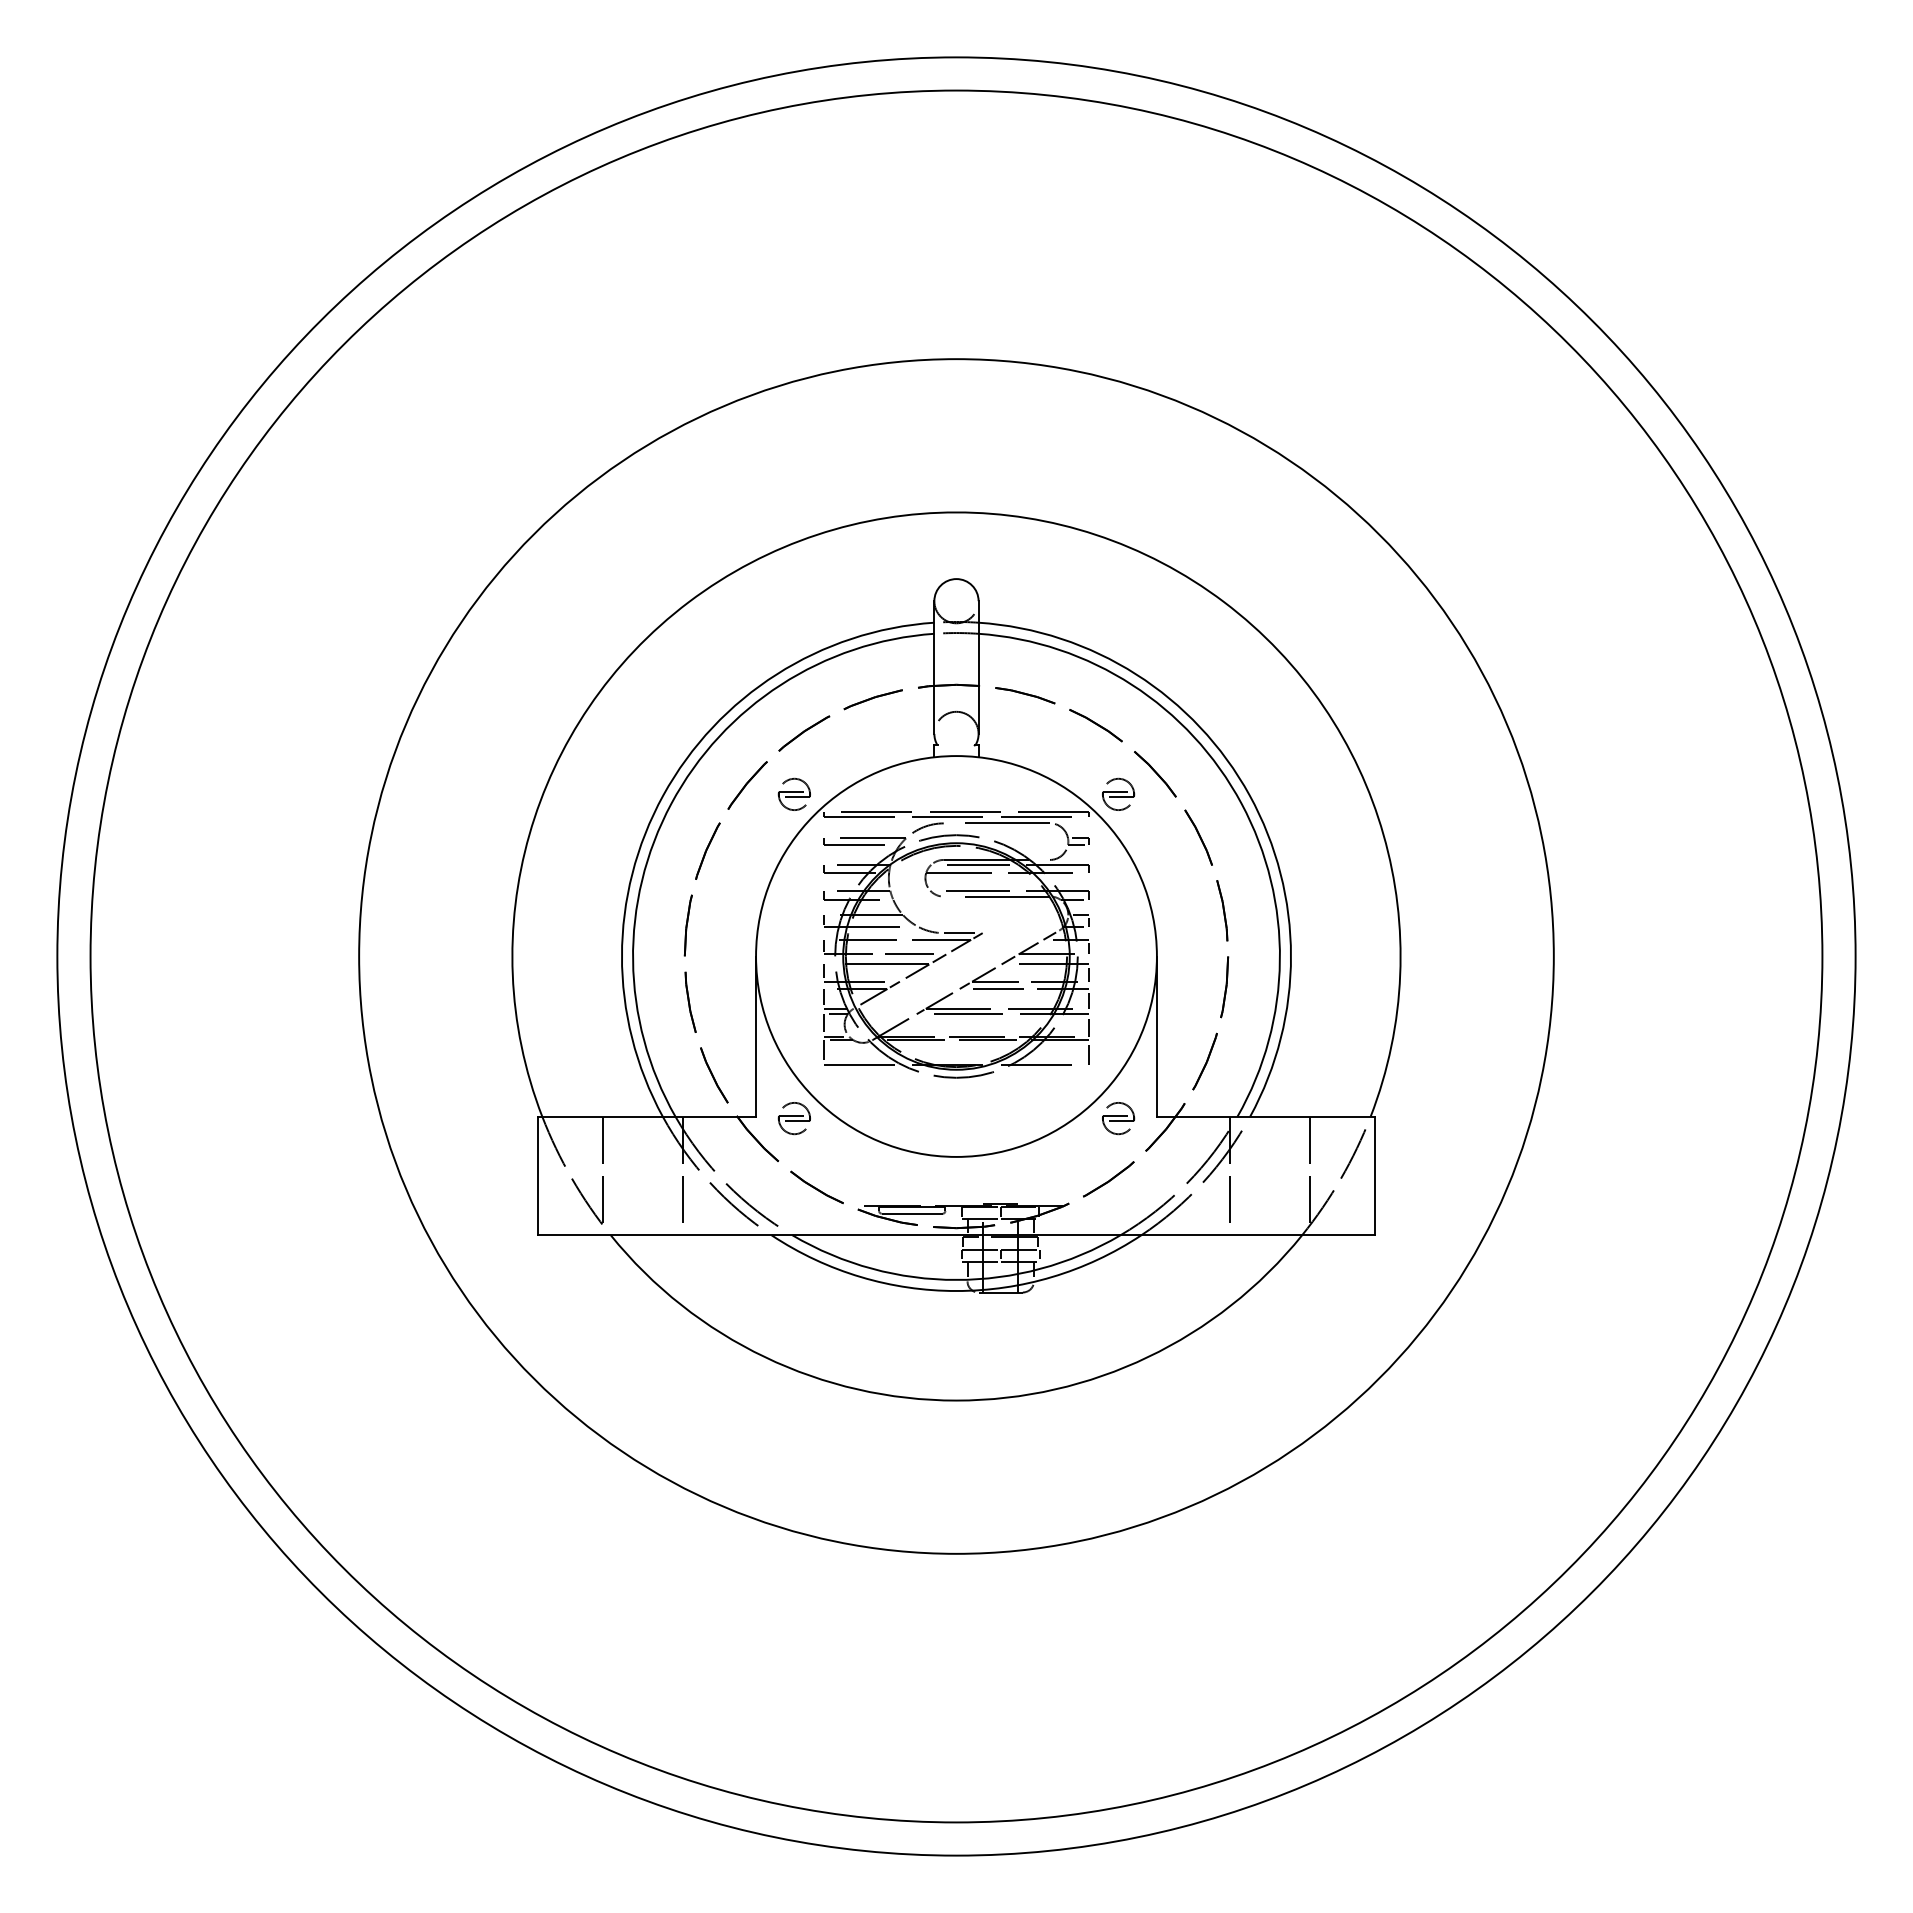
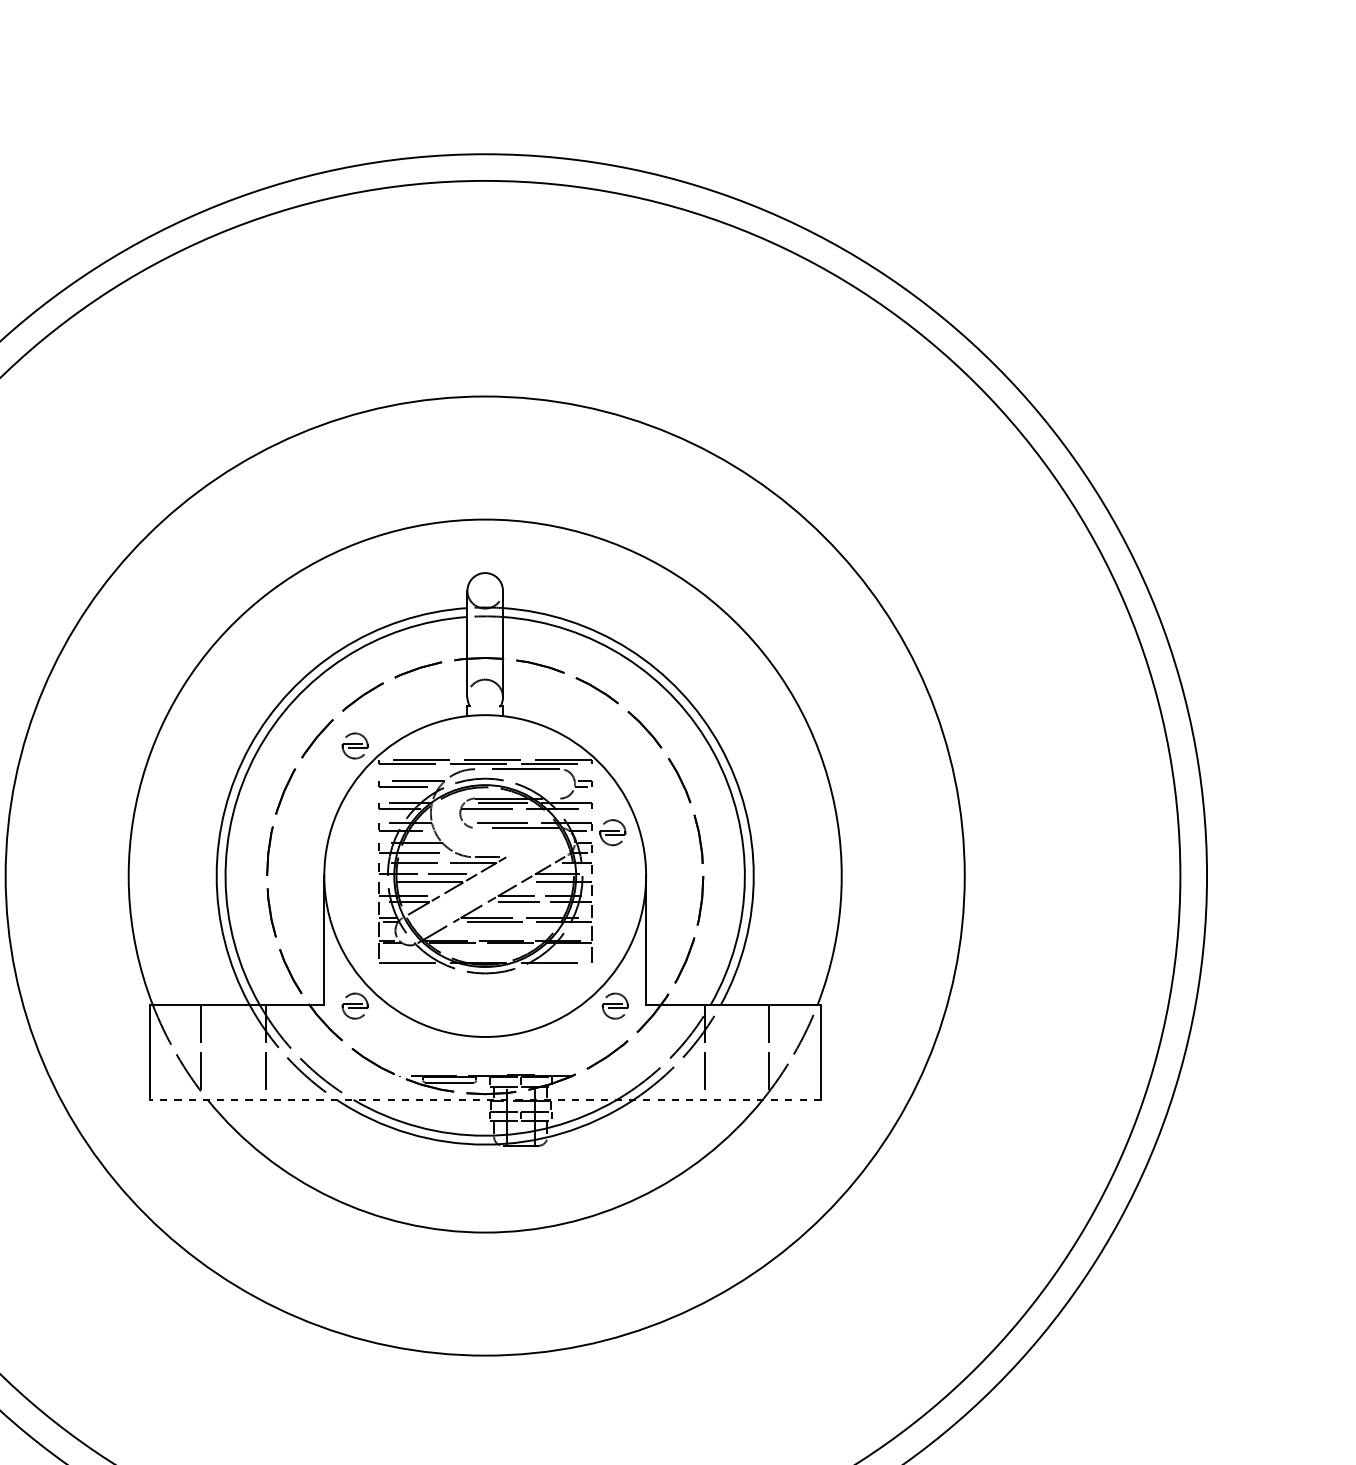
part: (1118, 793) -> (612, 831), moved
line: (955, 1235) -> (484, 1100), solid -> dashed

